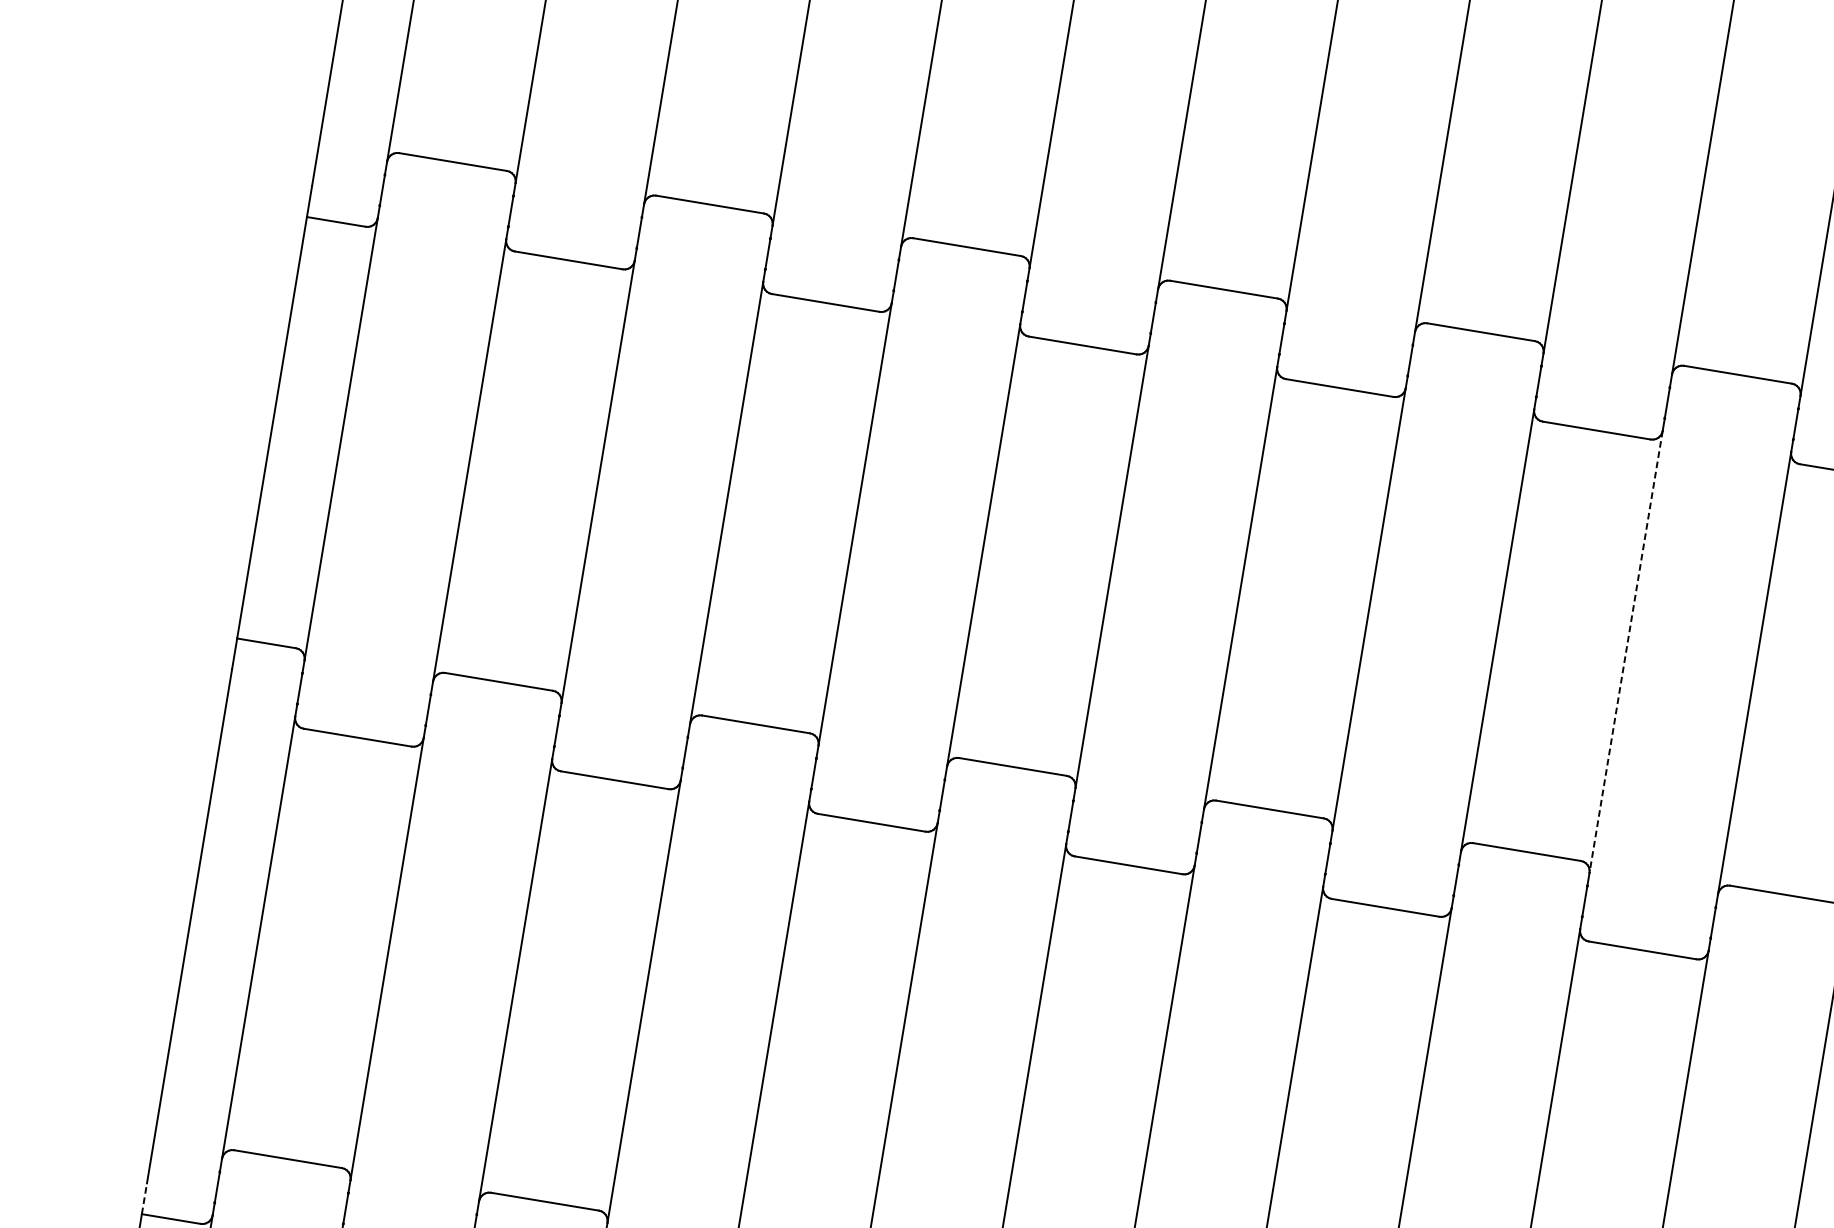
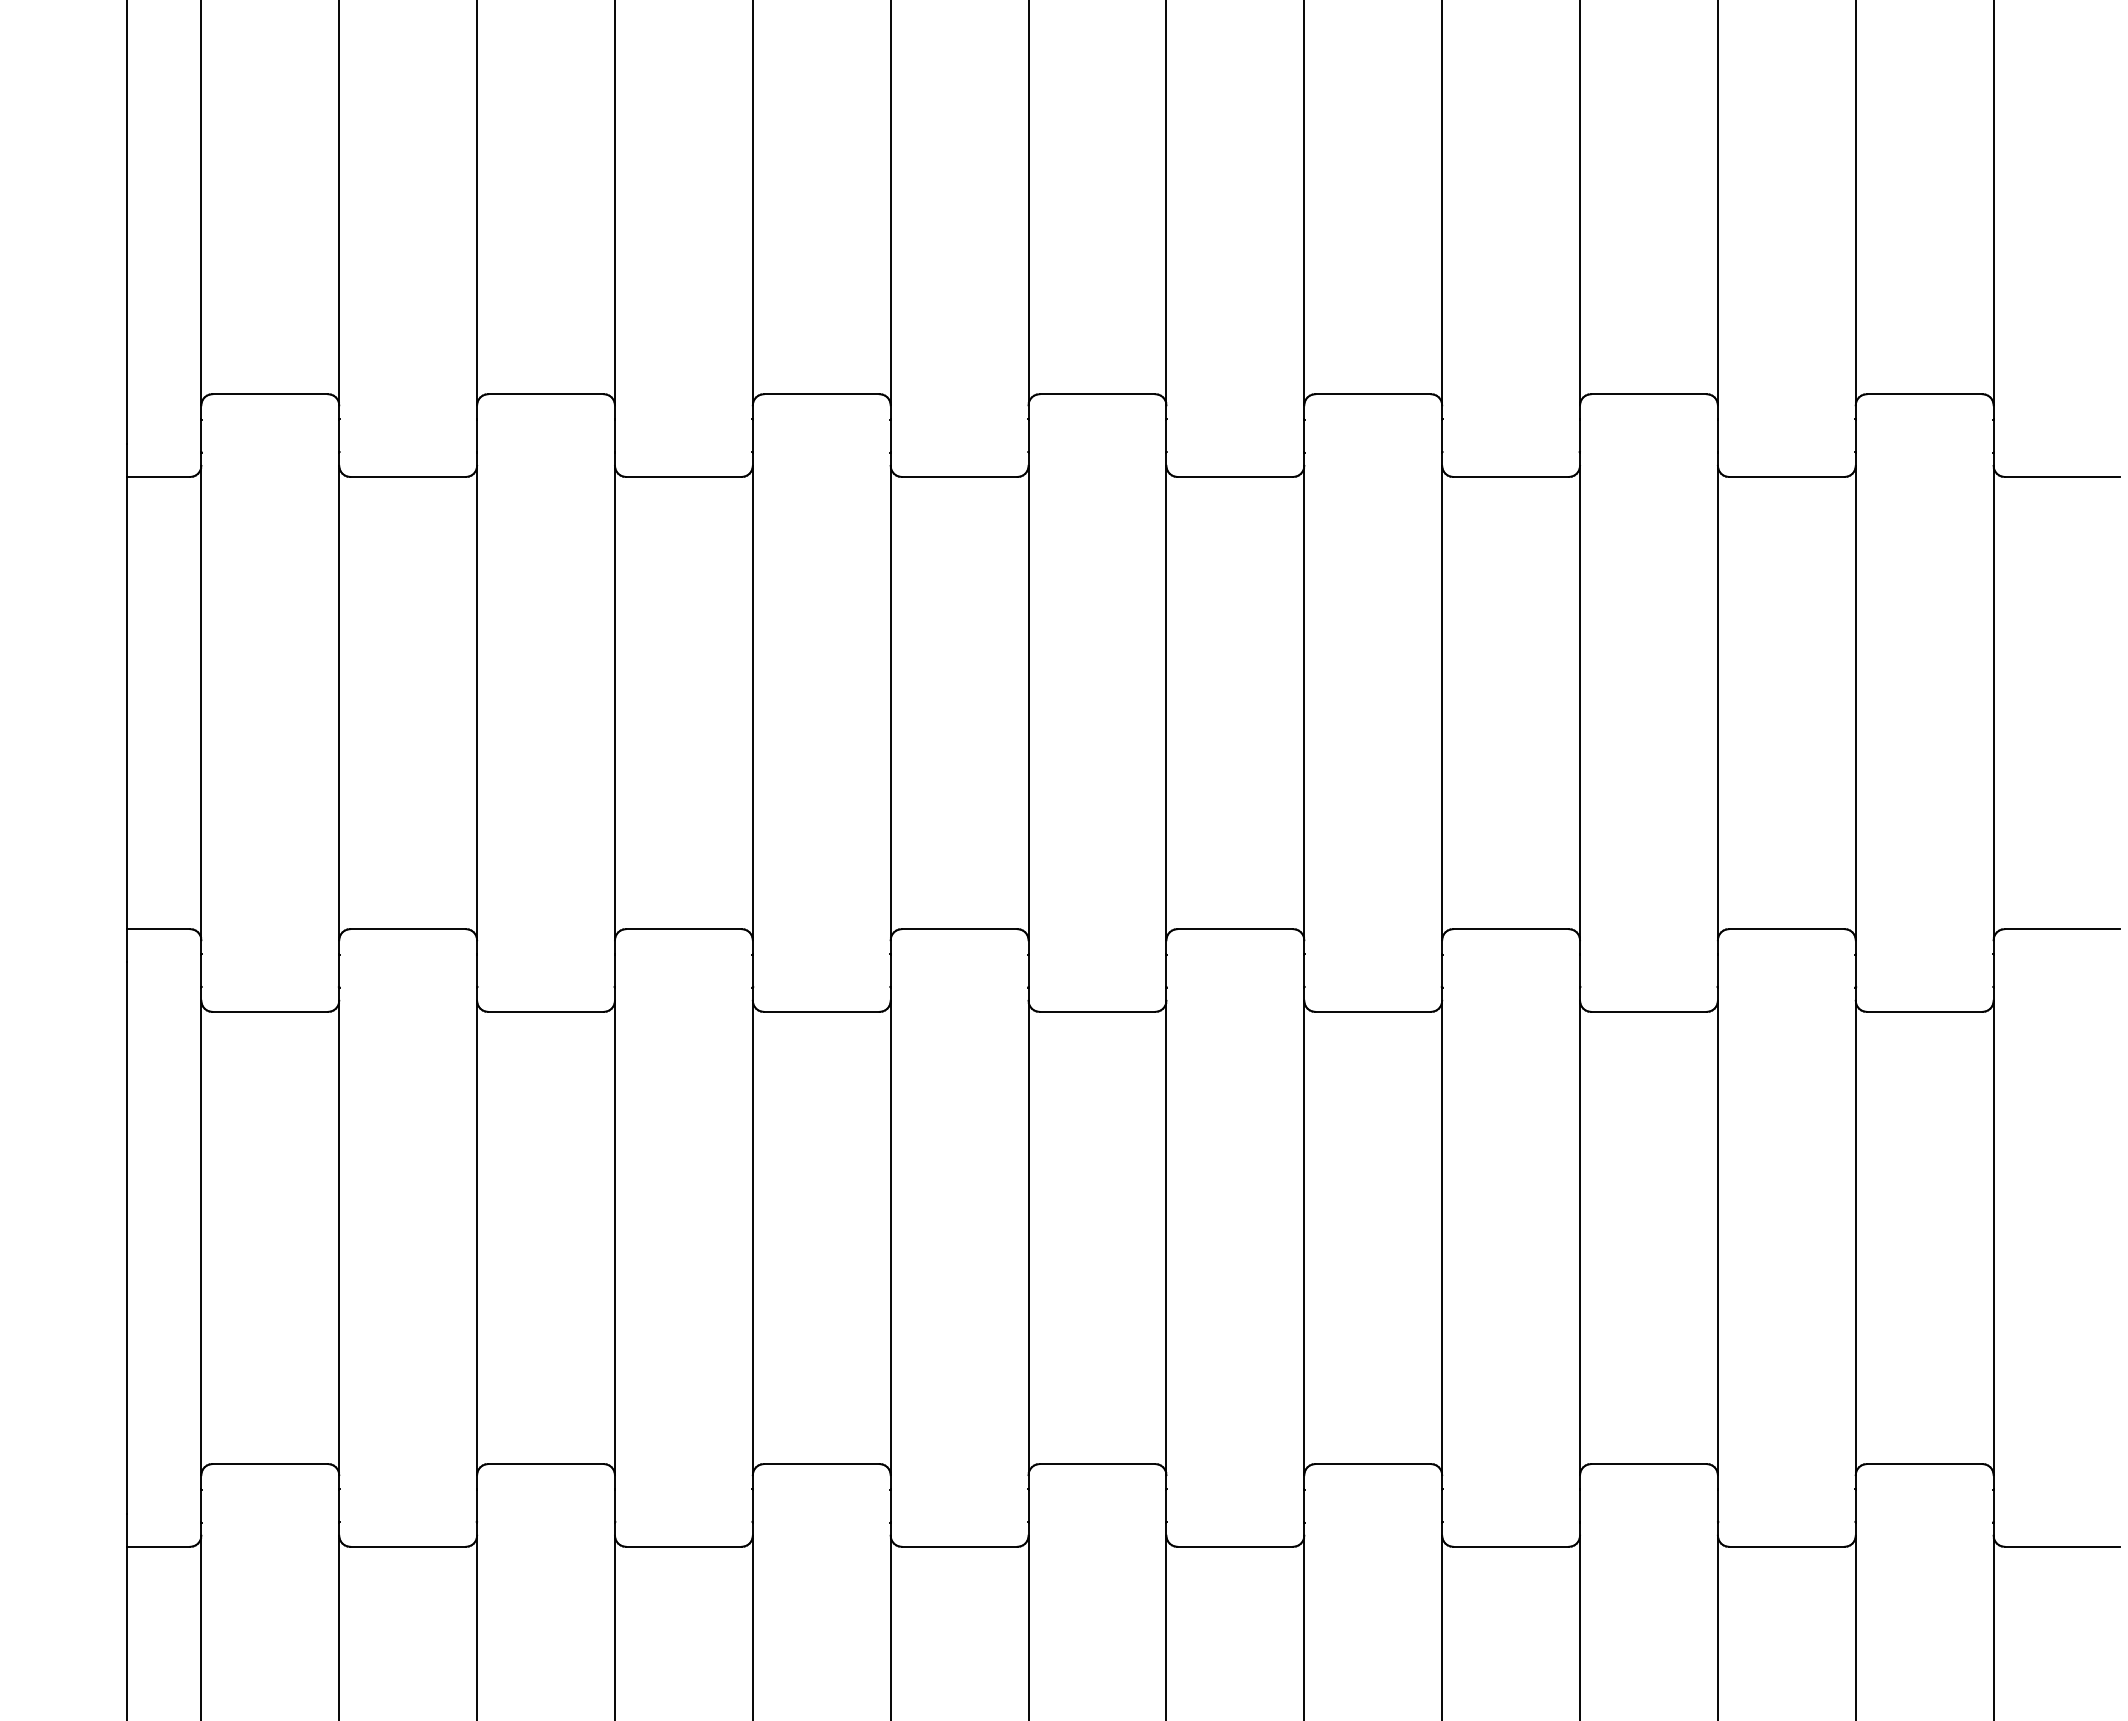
line: (1626, 652) -> (1580, 703), dashed -> solid
line: (144, 1199) -> (127, 1530), dashed -> solid

